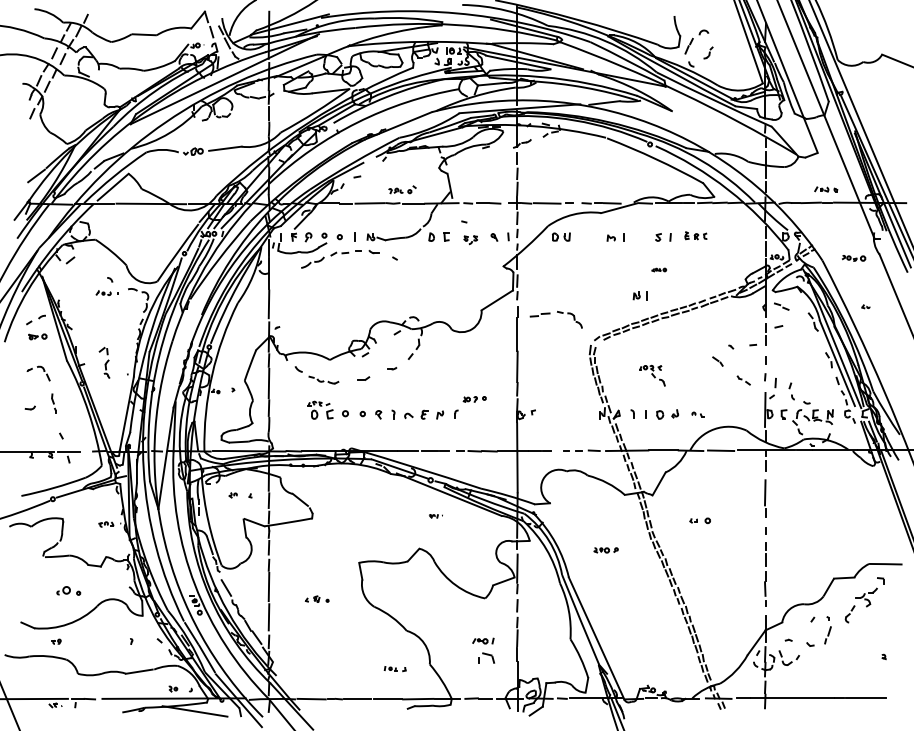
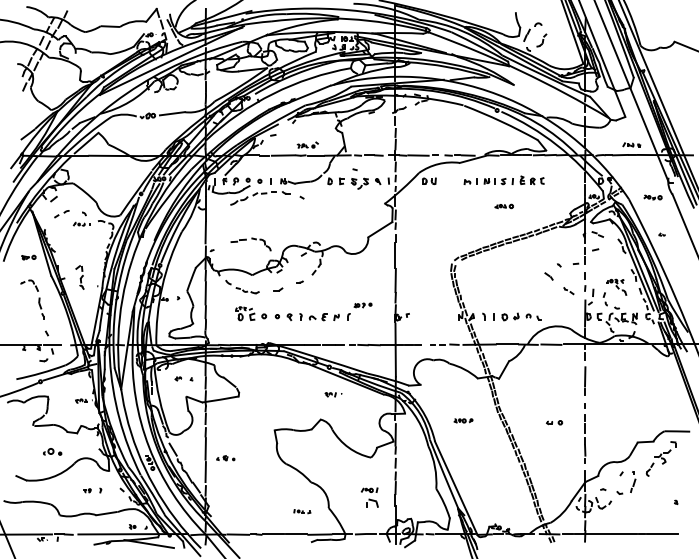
part: (708, 52) -> (541, 40), size x1.43
part: (695, 235) -> (531, 180), size x1.43
part: (470, 239) -> (359, 183), size x1.67
part: (658, 269) -> (503, 206), size x1.67
part: (639, 295) -> (489, 180), moved
part: (550, 314) -> (246, 240), moved
part: (35, 319) -> (61, 213), moved
part: (652, 375) -> (616, 287), moved
part: (53, 403) -> (40, 308), size x1.43
part: (29, 407) -> (43, 359), moved
part: (697, 414) -> (533, 316), size x1.67
part: (435, 516) -> (333, 394), size x1.67
part: (699, 520) -> (554, 422), moved
part: (316, 598) -> (225, 457), moved
part: (56, 641) -> (87, 490), moved

